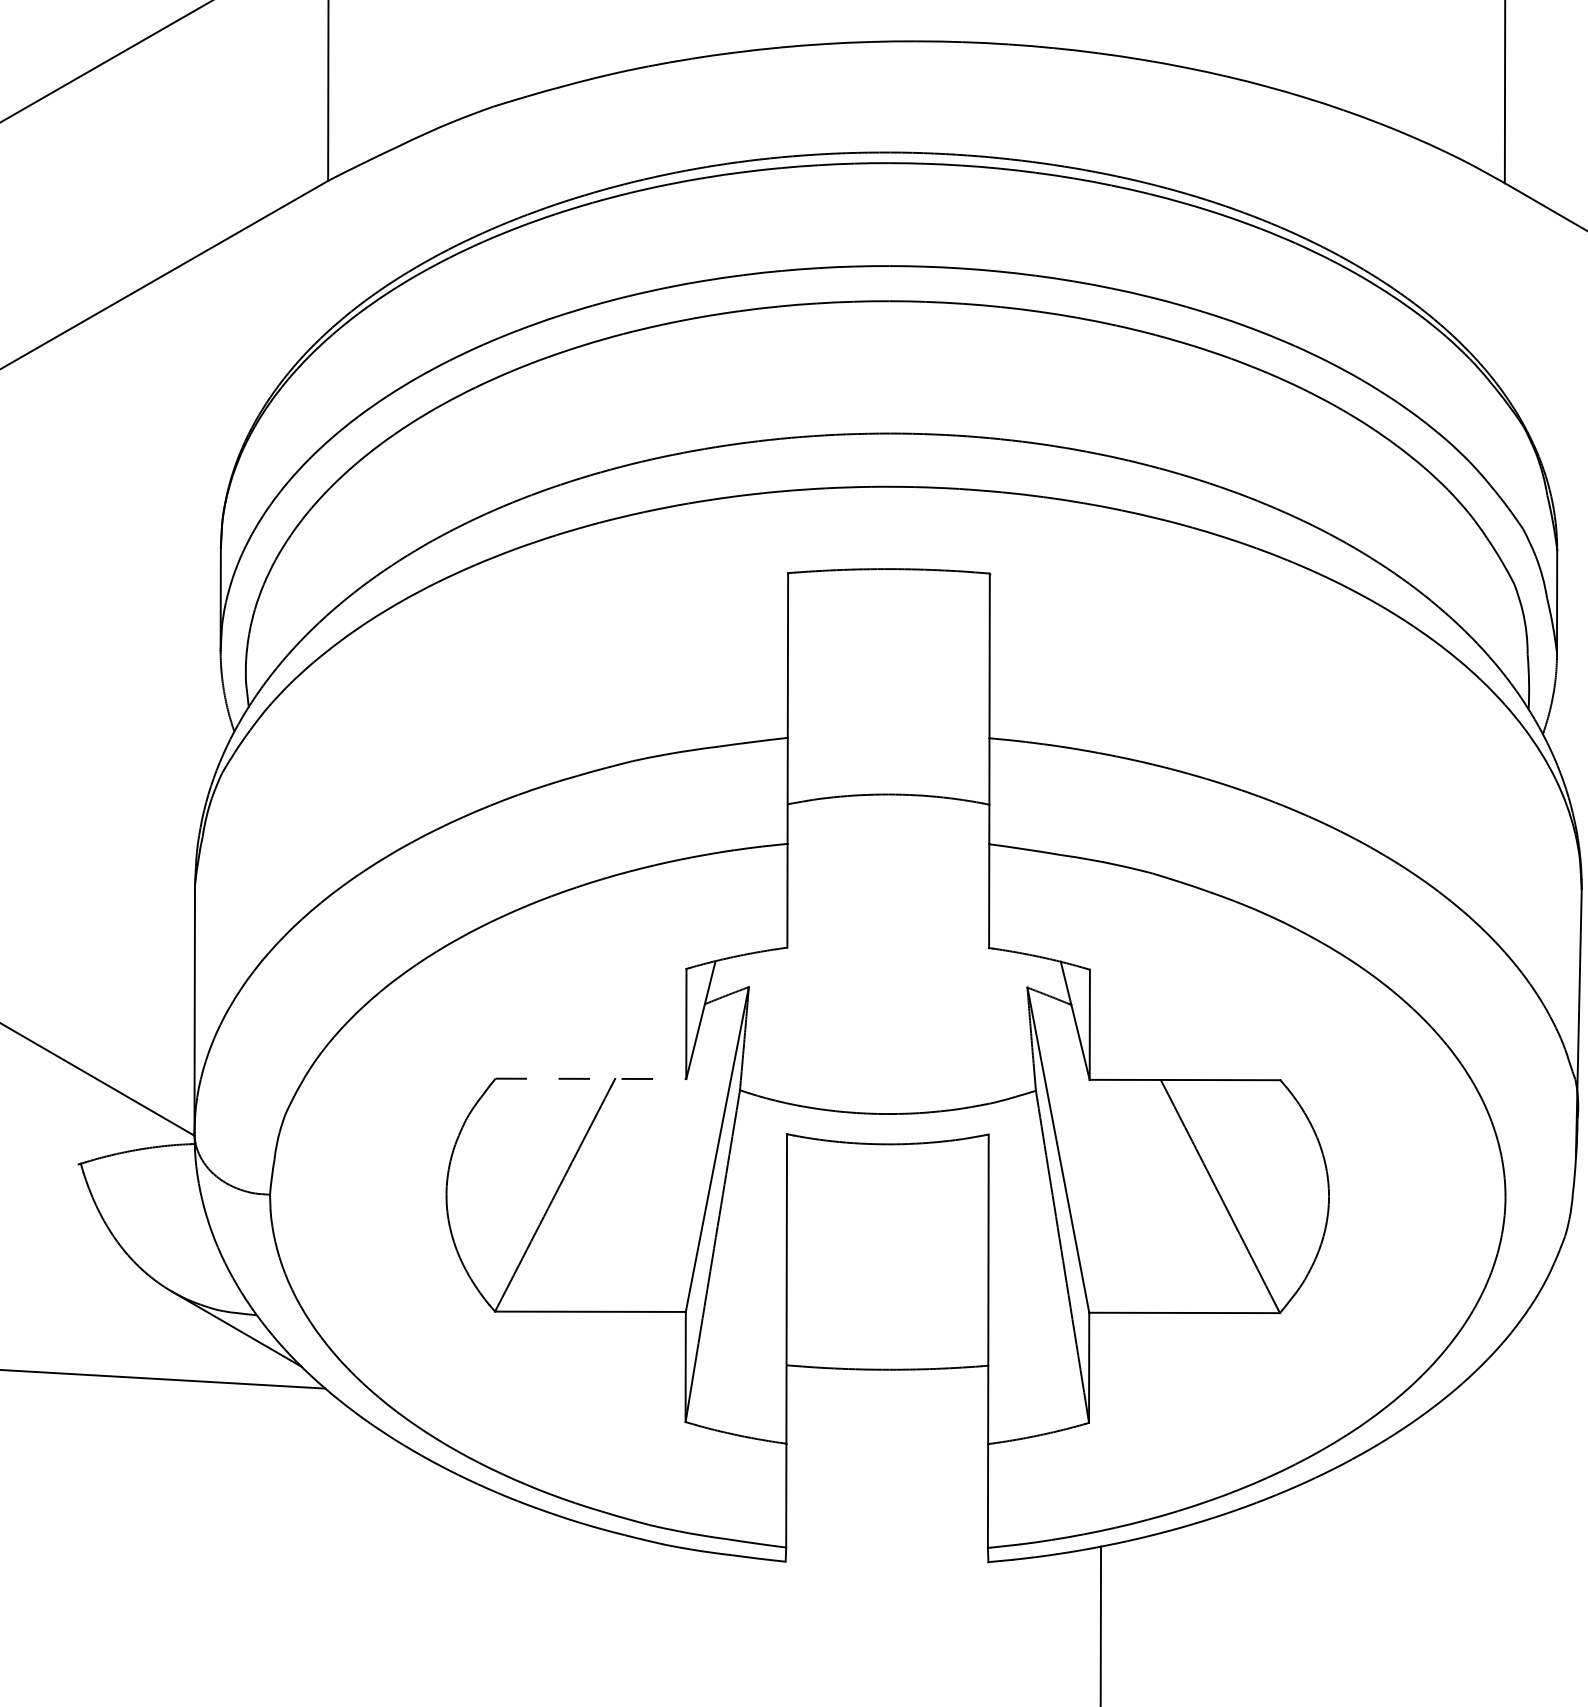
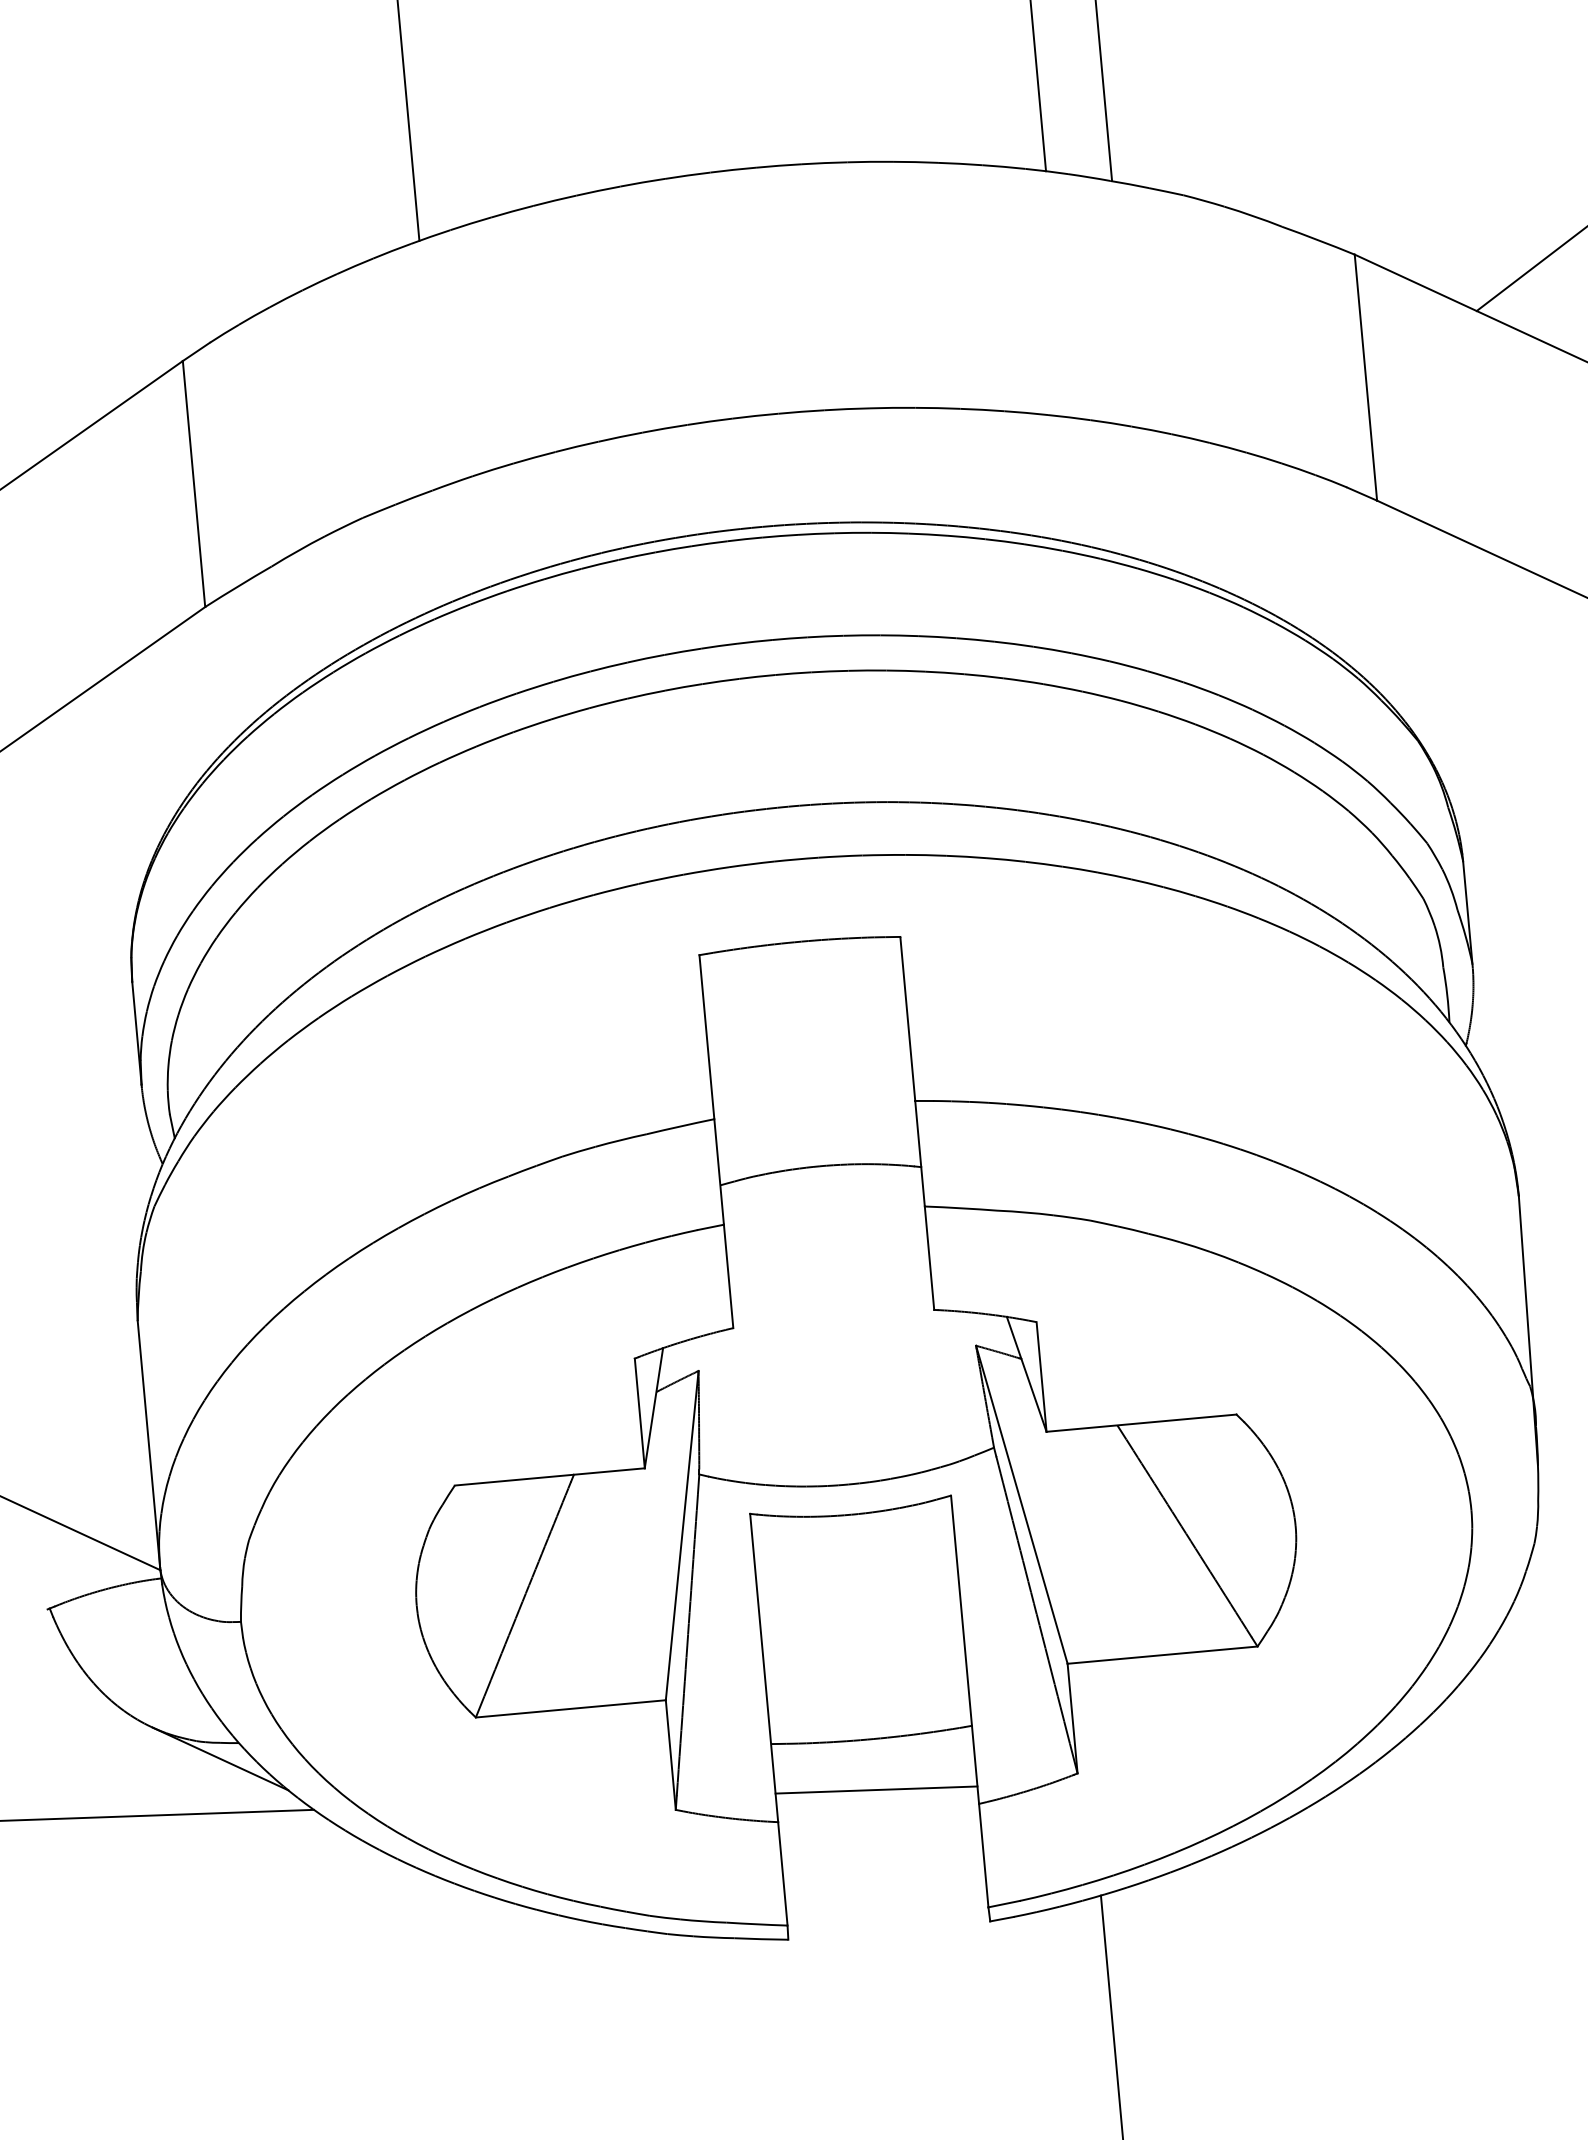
line: (591, 1078) -> (550, 1476), dashed -> solid
line: (887, 1420) -> (876, 1789), added

